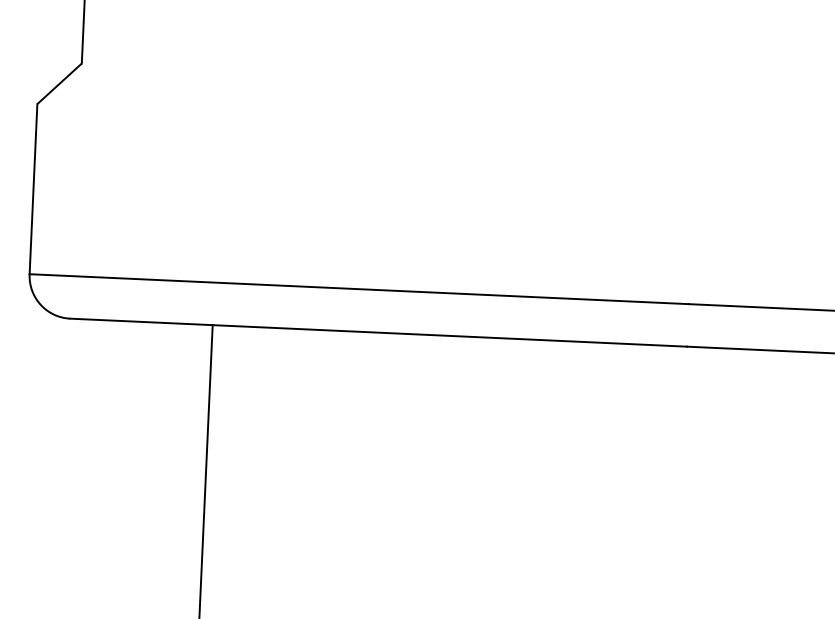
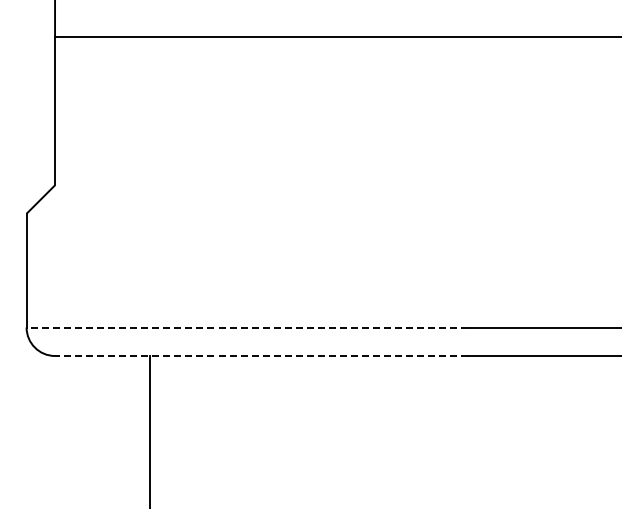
line: (358, 289) -> (246, 327), solid -> dashed
line: (377, 333) -> (260, 356), solid -> dashed

